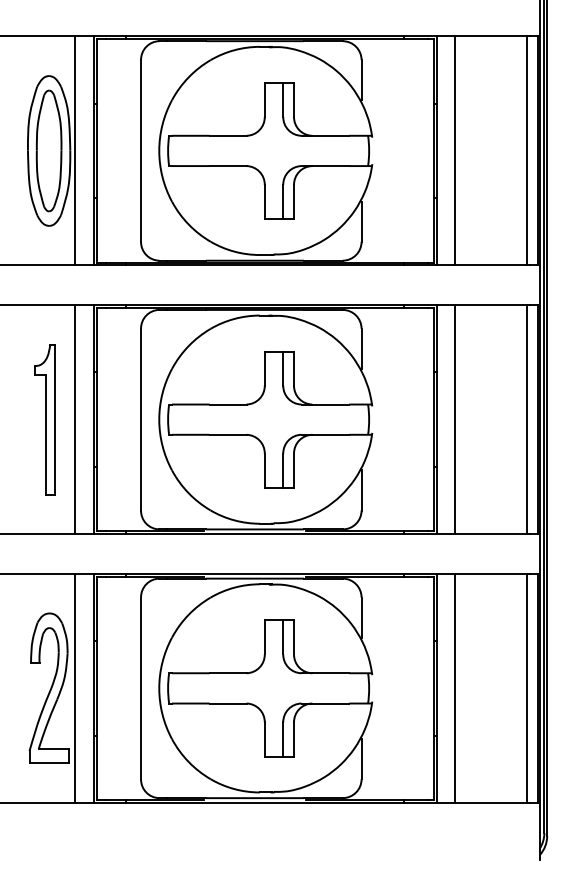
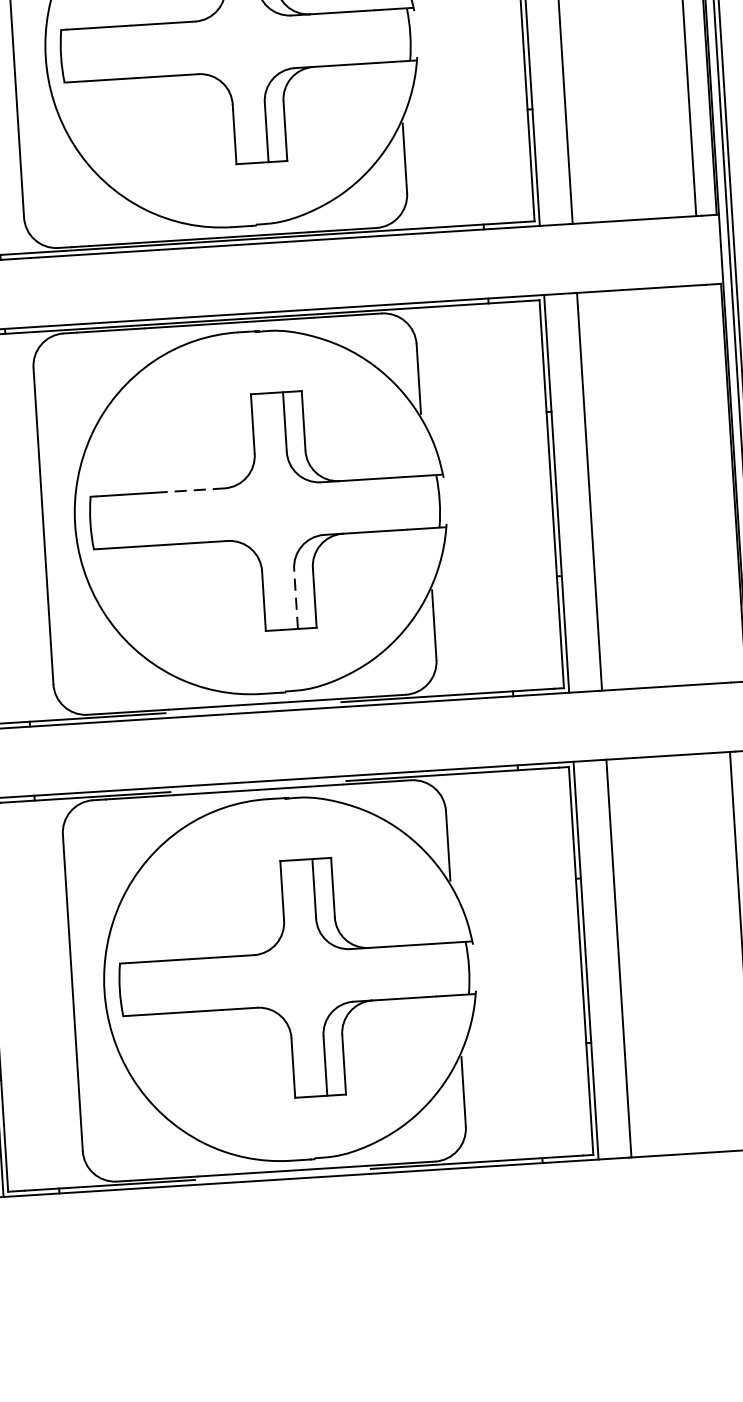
line: (227, 404) -> (191, 490), solid -> dashed
line: (526, 419) -> (713, 483), removed
line: (283, 470) -> (296, 598), solid -> dashed

